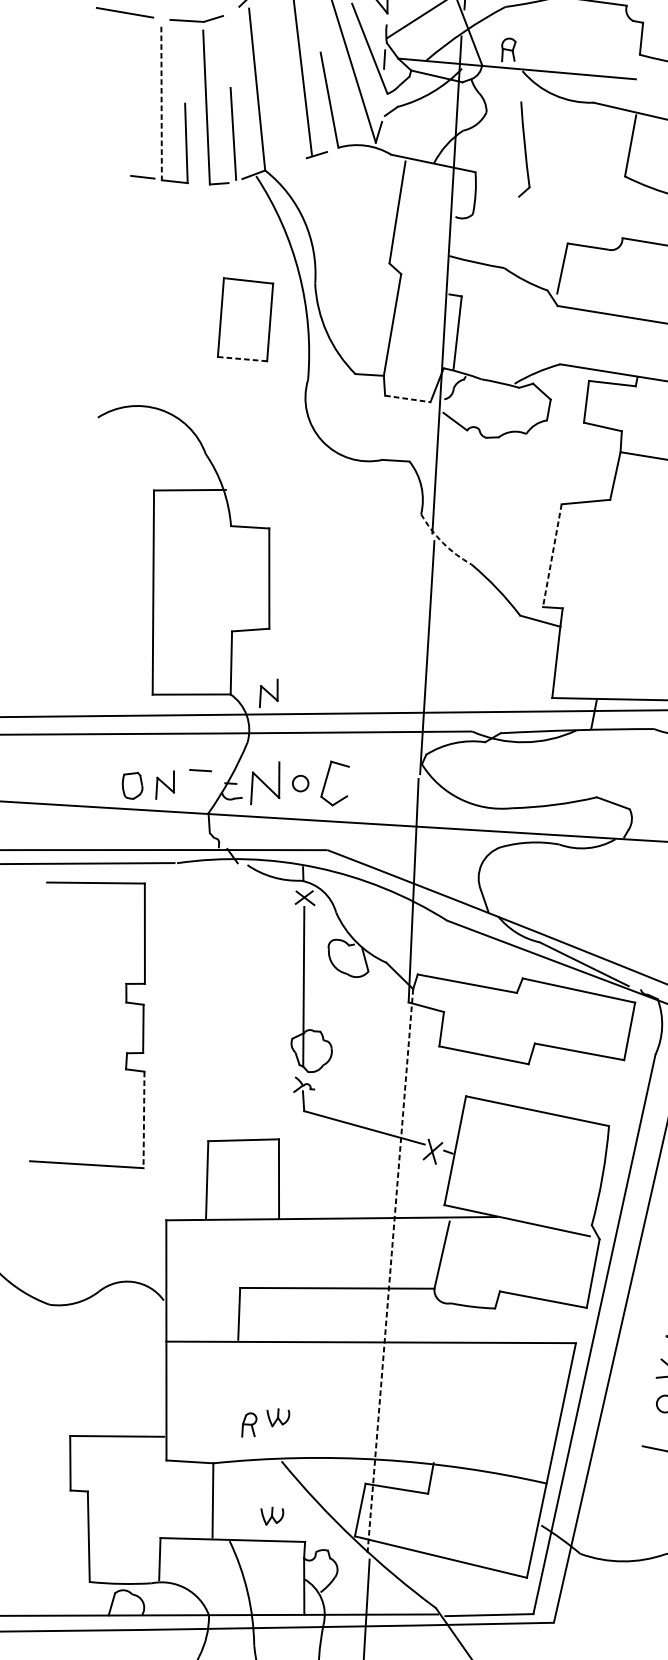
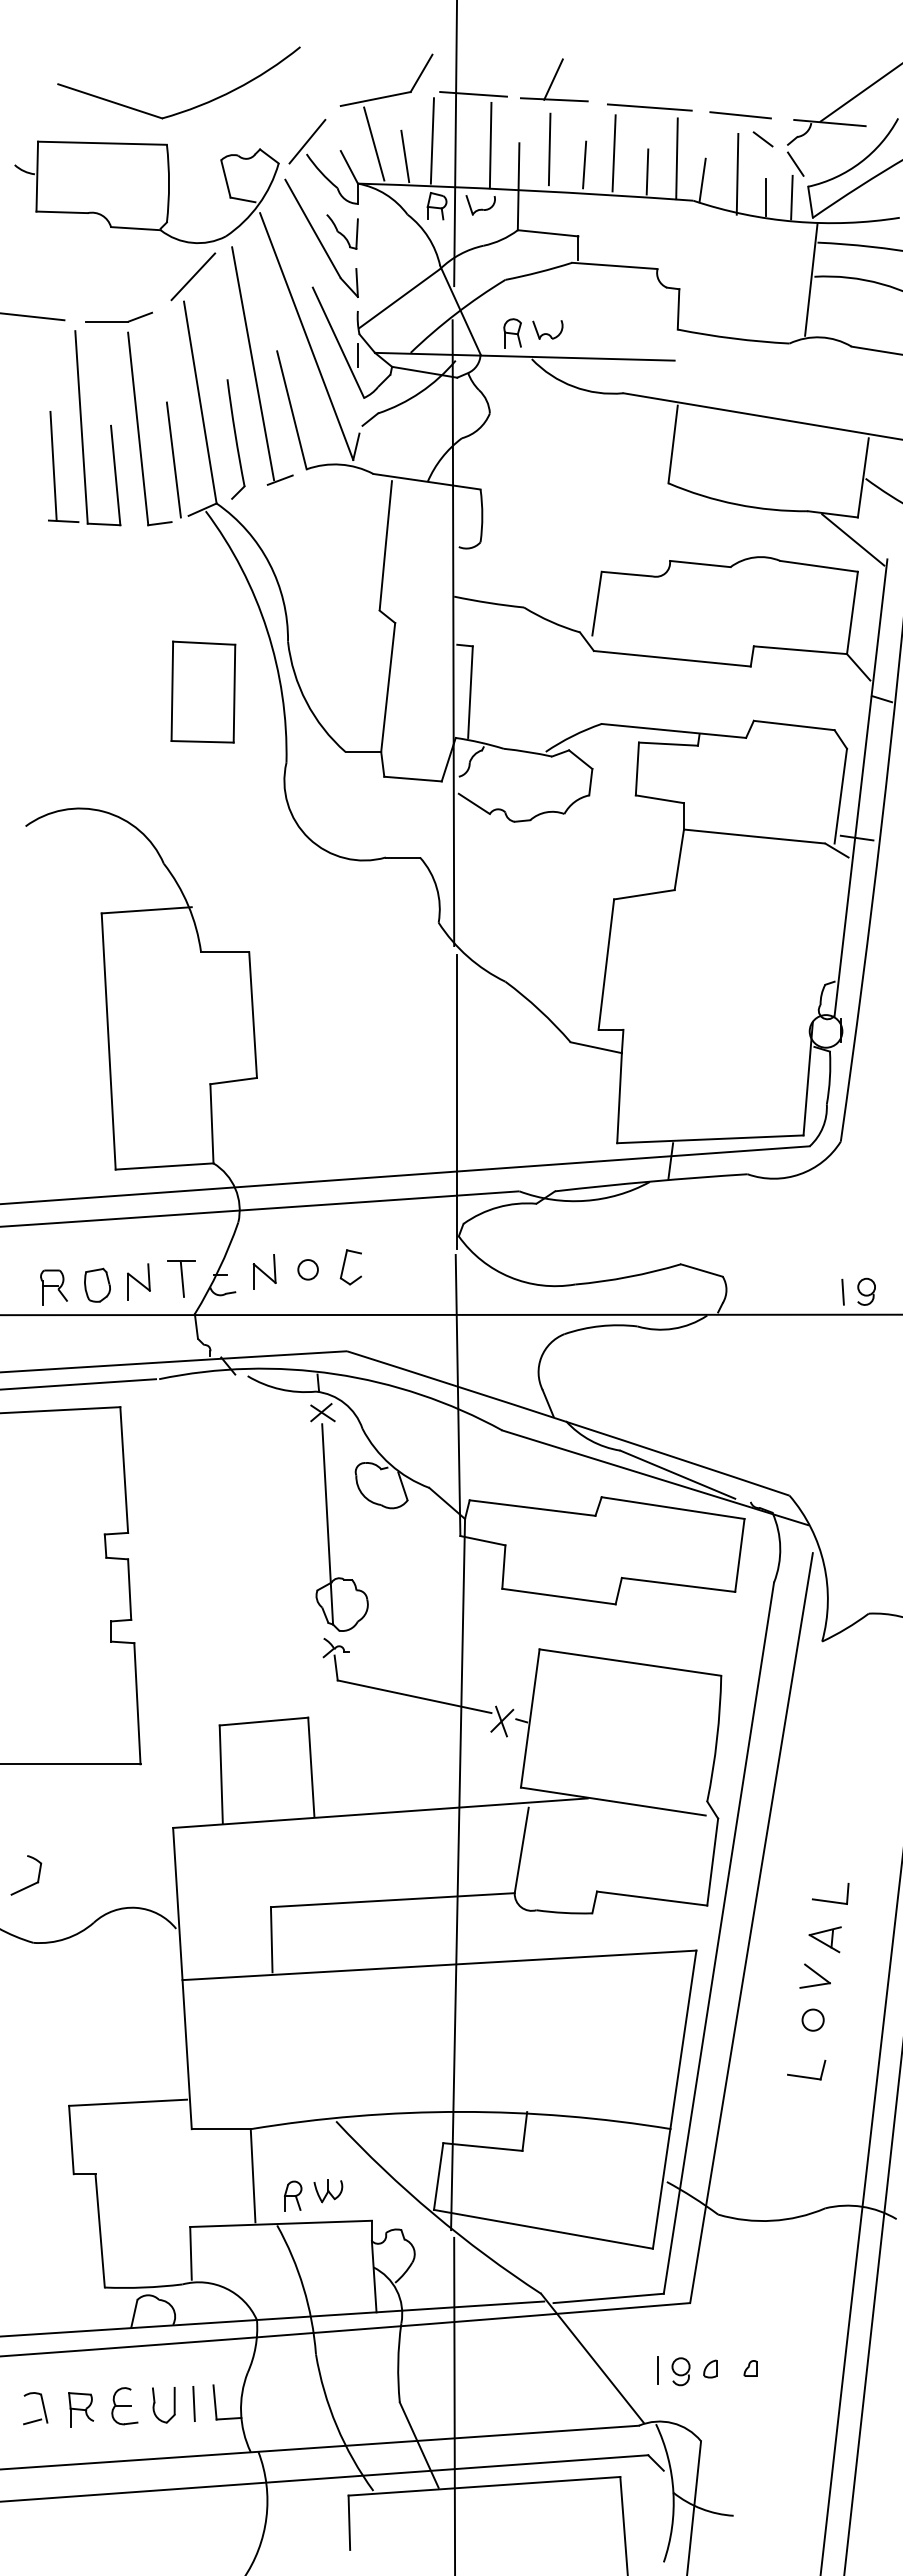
part: (536, 48) -> (547, 329), added
line: (161, 103) -> (81, 427), dashed -> solid
line: (137, 132) -> (53, 465), added
part: (524, 149) -> (235, 439), moved
line: (243, 358) -> (203, 741), dashed -> solid
line: (408, 399) -> (413, 779), dashed -> solid
arc: (442, 542) -> (467, 956), dashed -> solid
line: (552, 555) -> (606, 964), dashed -> solid
part: (269, 692) -> (261, 1158), removed
part: (265, 782) -> (264, 1271), size x0.62
part: (334, 783) -> (350, 1267), size x0.62
part: (97, 785) -> (53, 1287), added
line: (200, 785) -> (182, 1279), added
line: (144, 1119) -> (137, 1703), dashed -> solid
part: (50, 1258) -> (30, 1884), added
line: (390, 1271) -> (458, 1874), dashed -> solid
part: (278, 1418) -> (328, 2067), removed
part: (249, 1424) -> (293, 2195), moved

